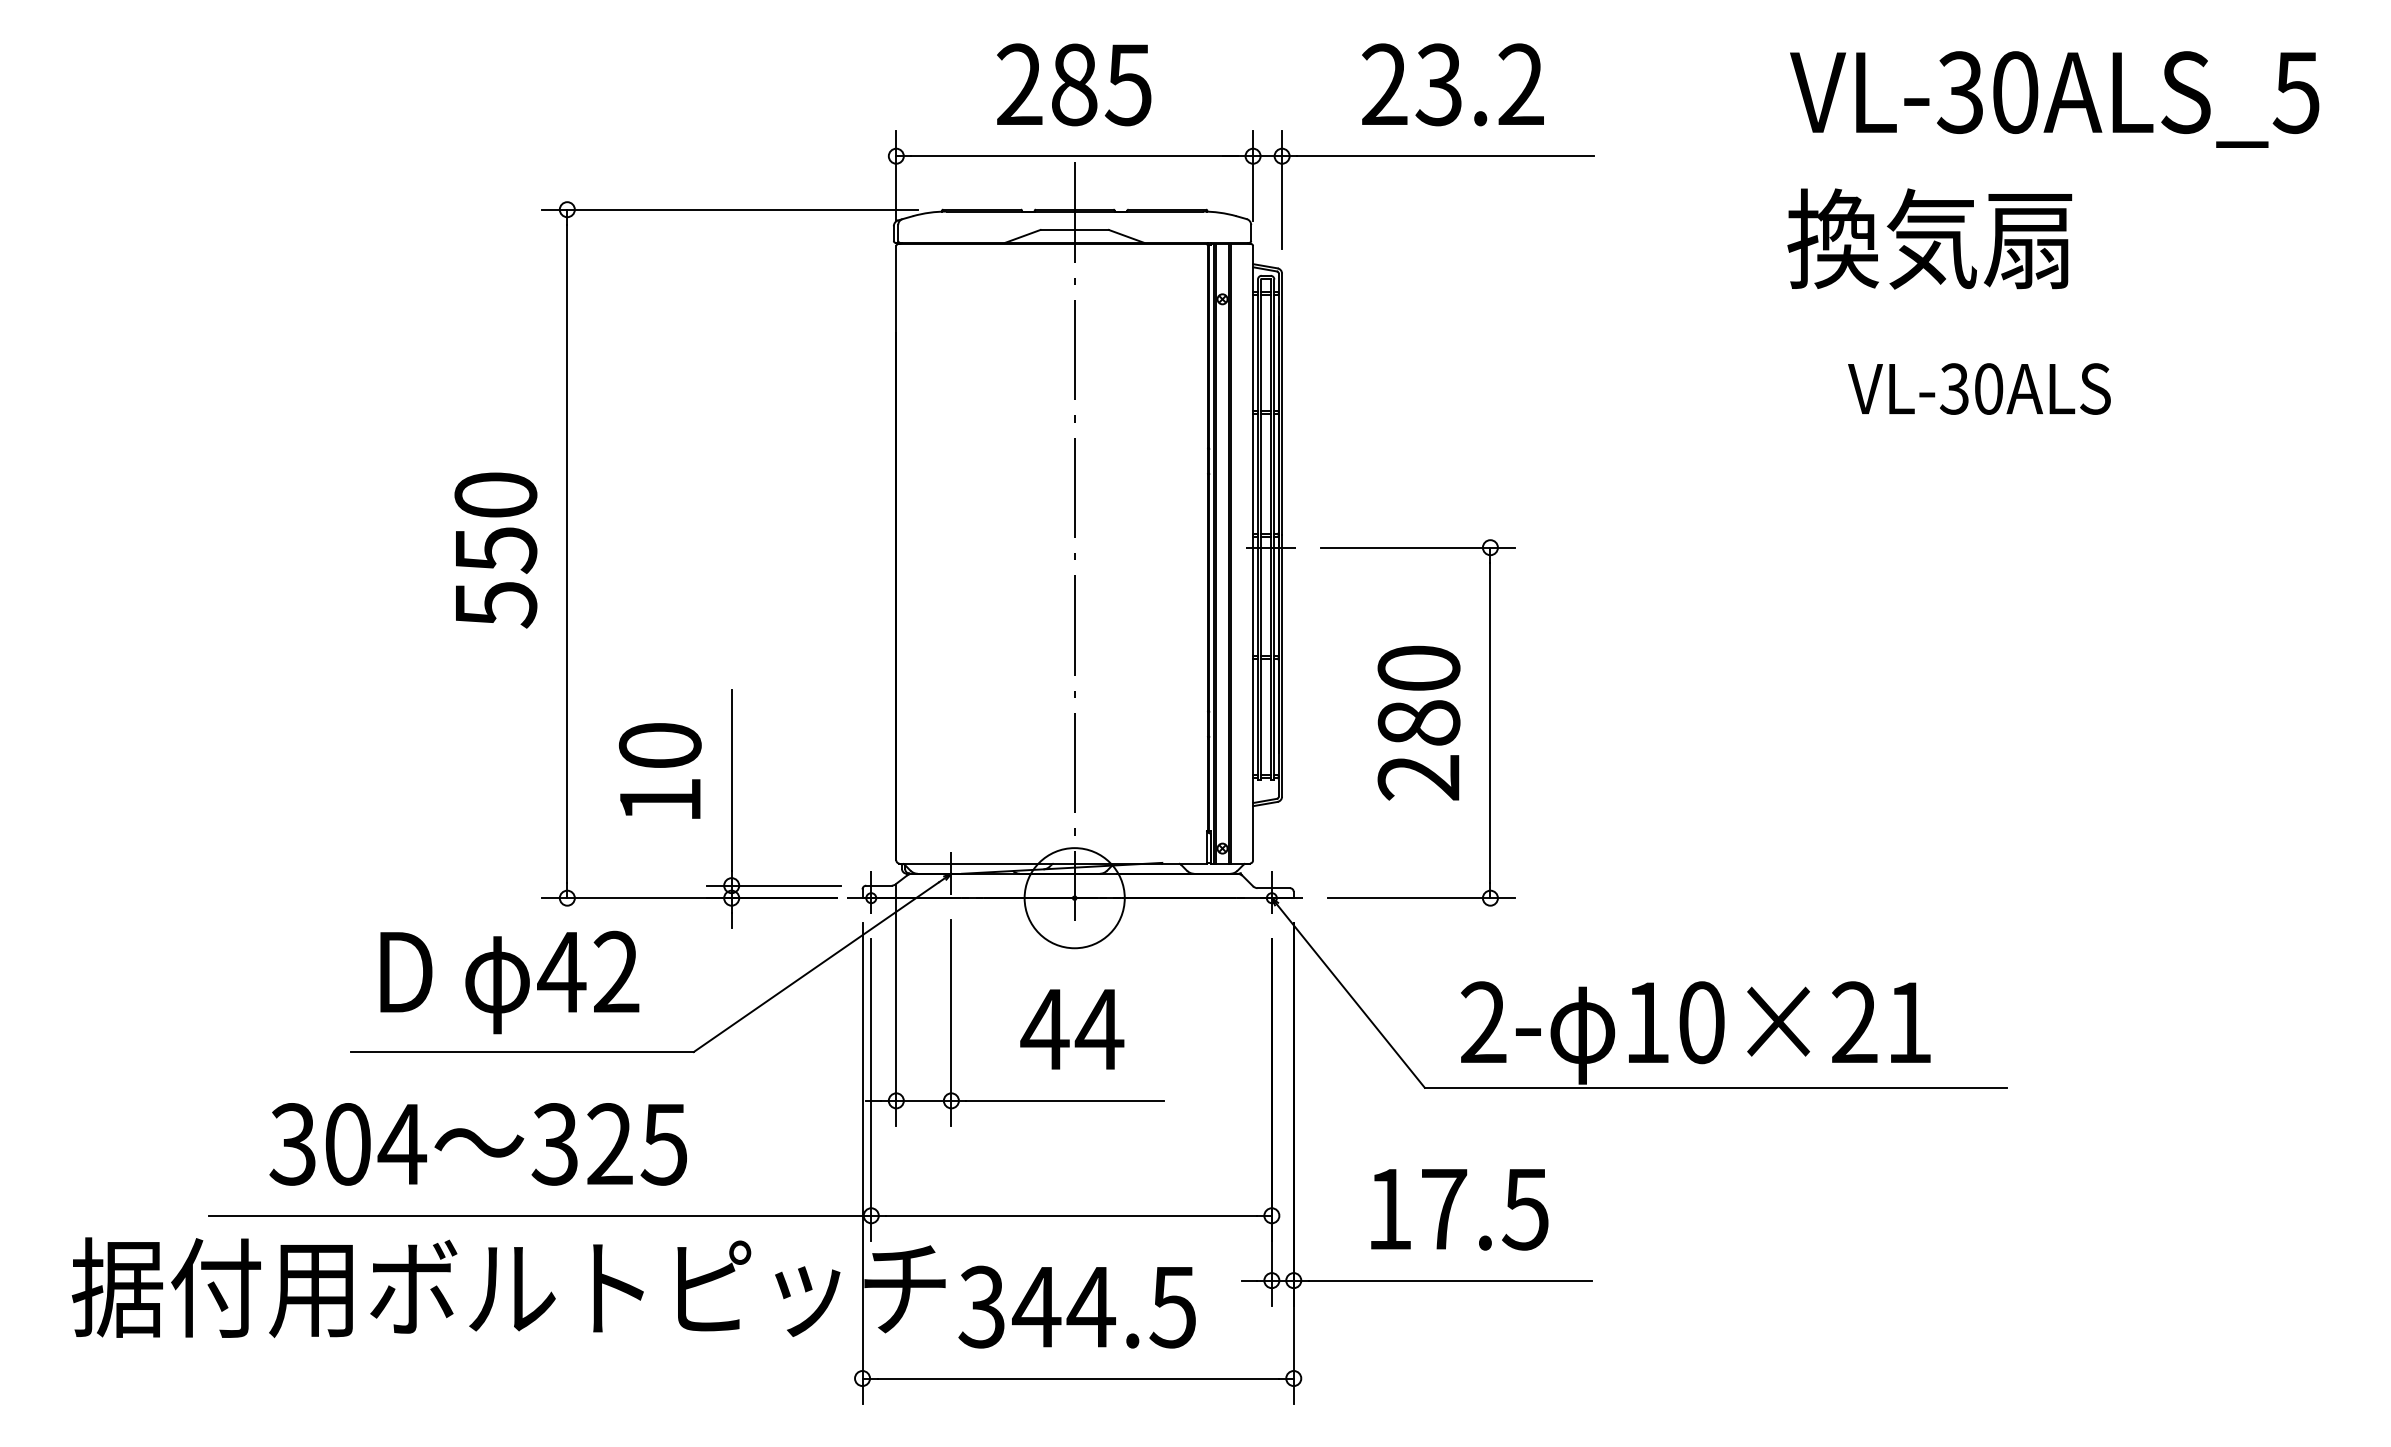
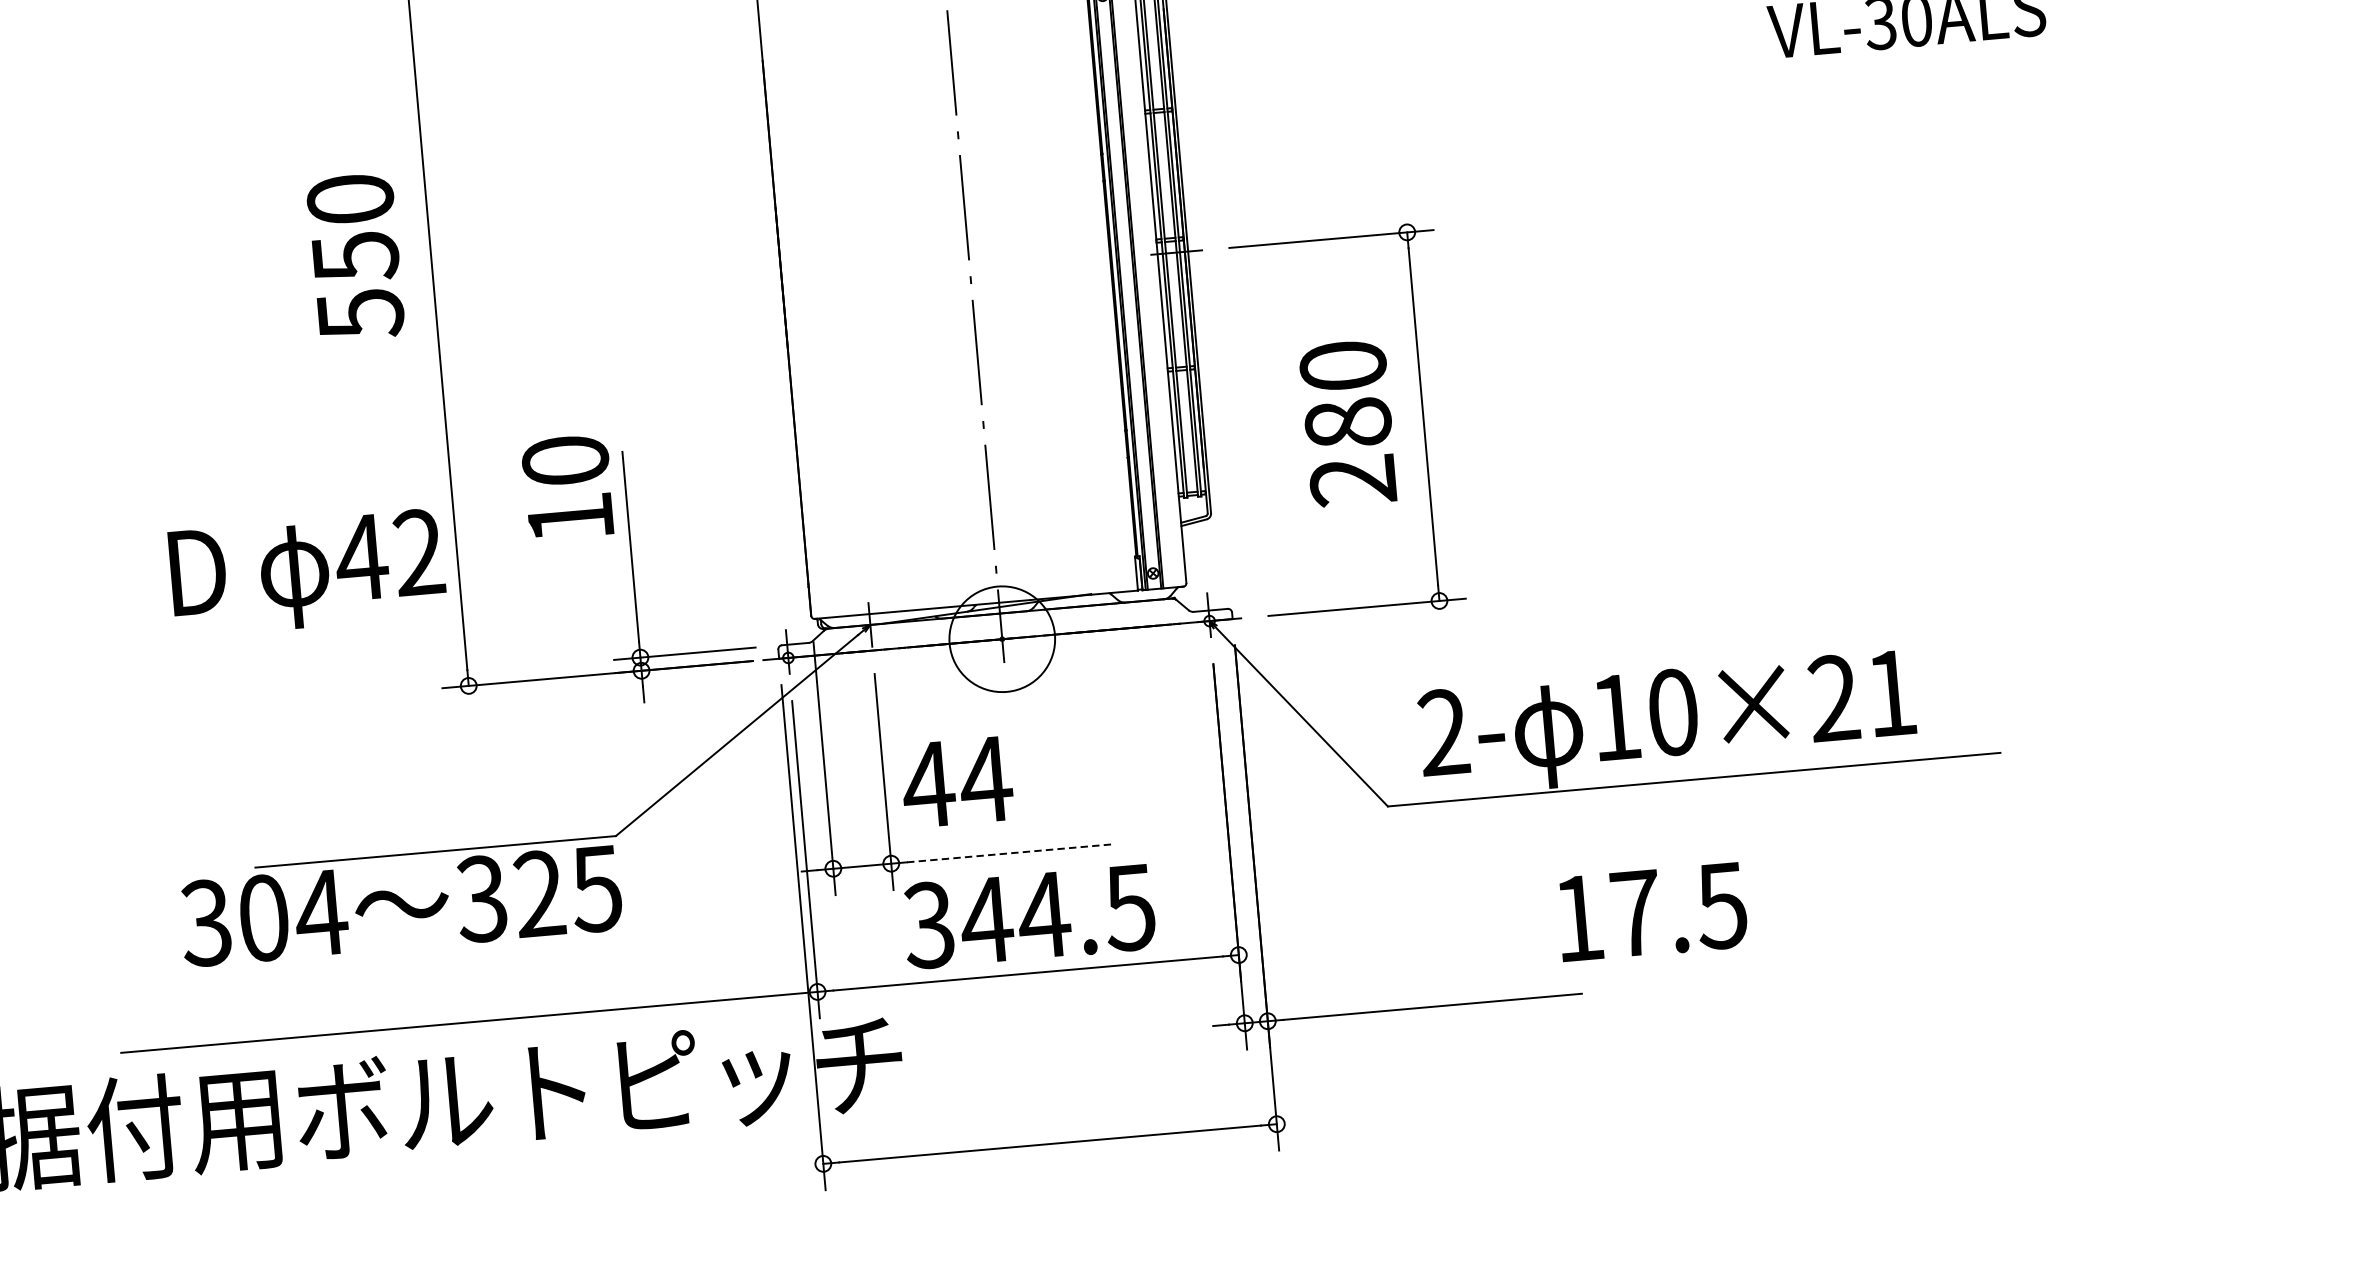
text: (495, 550) -> (355, 257), moved
text: (660, 770) -> (568, 486), moved
text: (509, 982) -> (307, 573), moved
text: (1072, 1029) -> (957, 782), moved
line: (1065, 1100) -> (1011, 852), solid -> dashed
text: (477, 1144) -> (400, 906), moved
text: (1459, 1209) -> (1652, 912), moved
text: (1076, 1306) -> (1028, 915), moved

